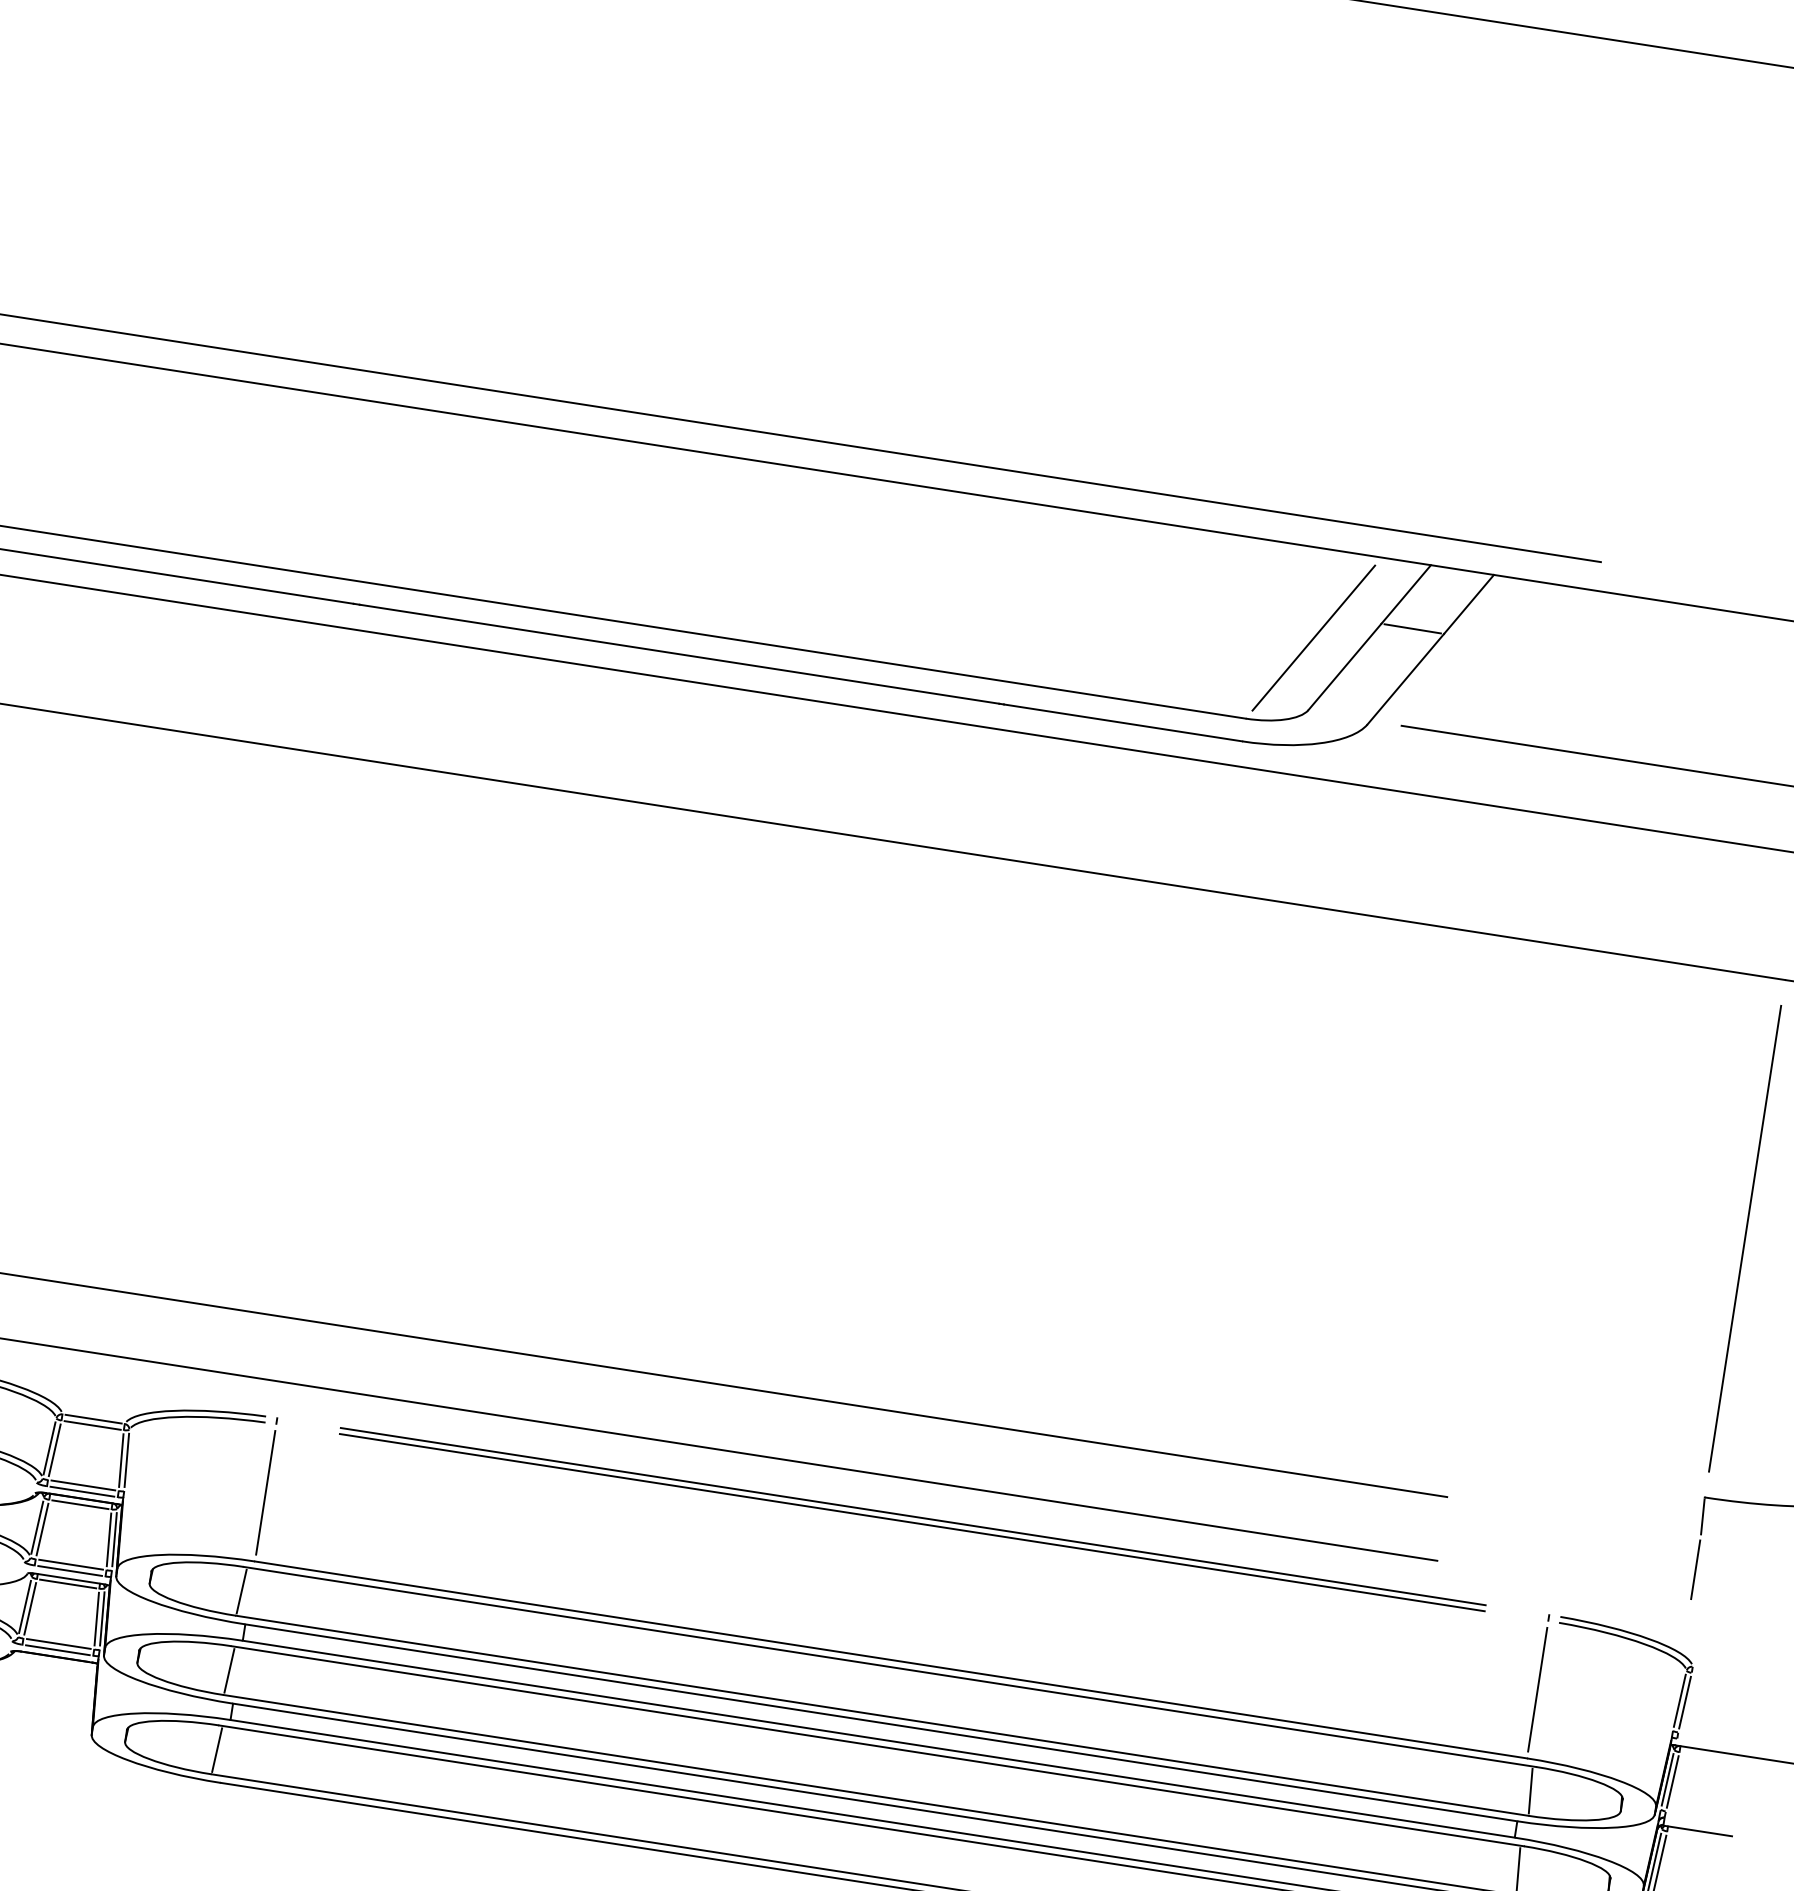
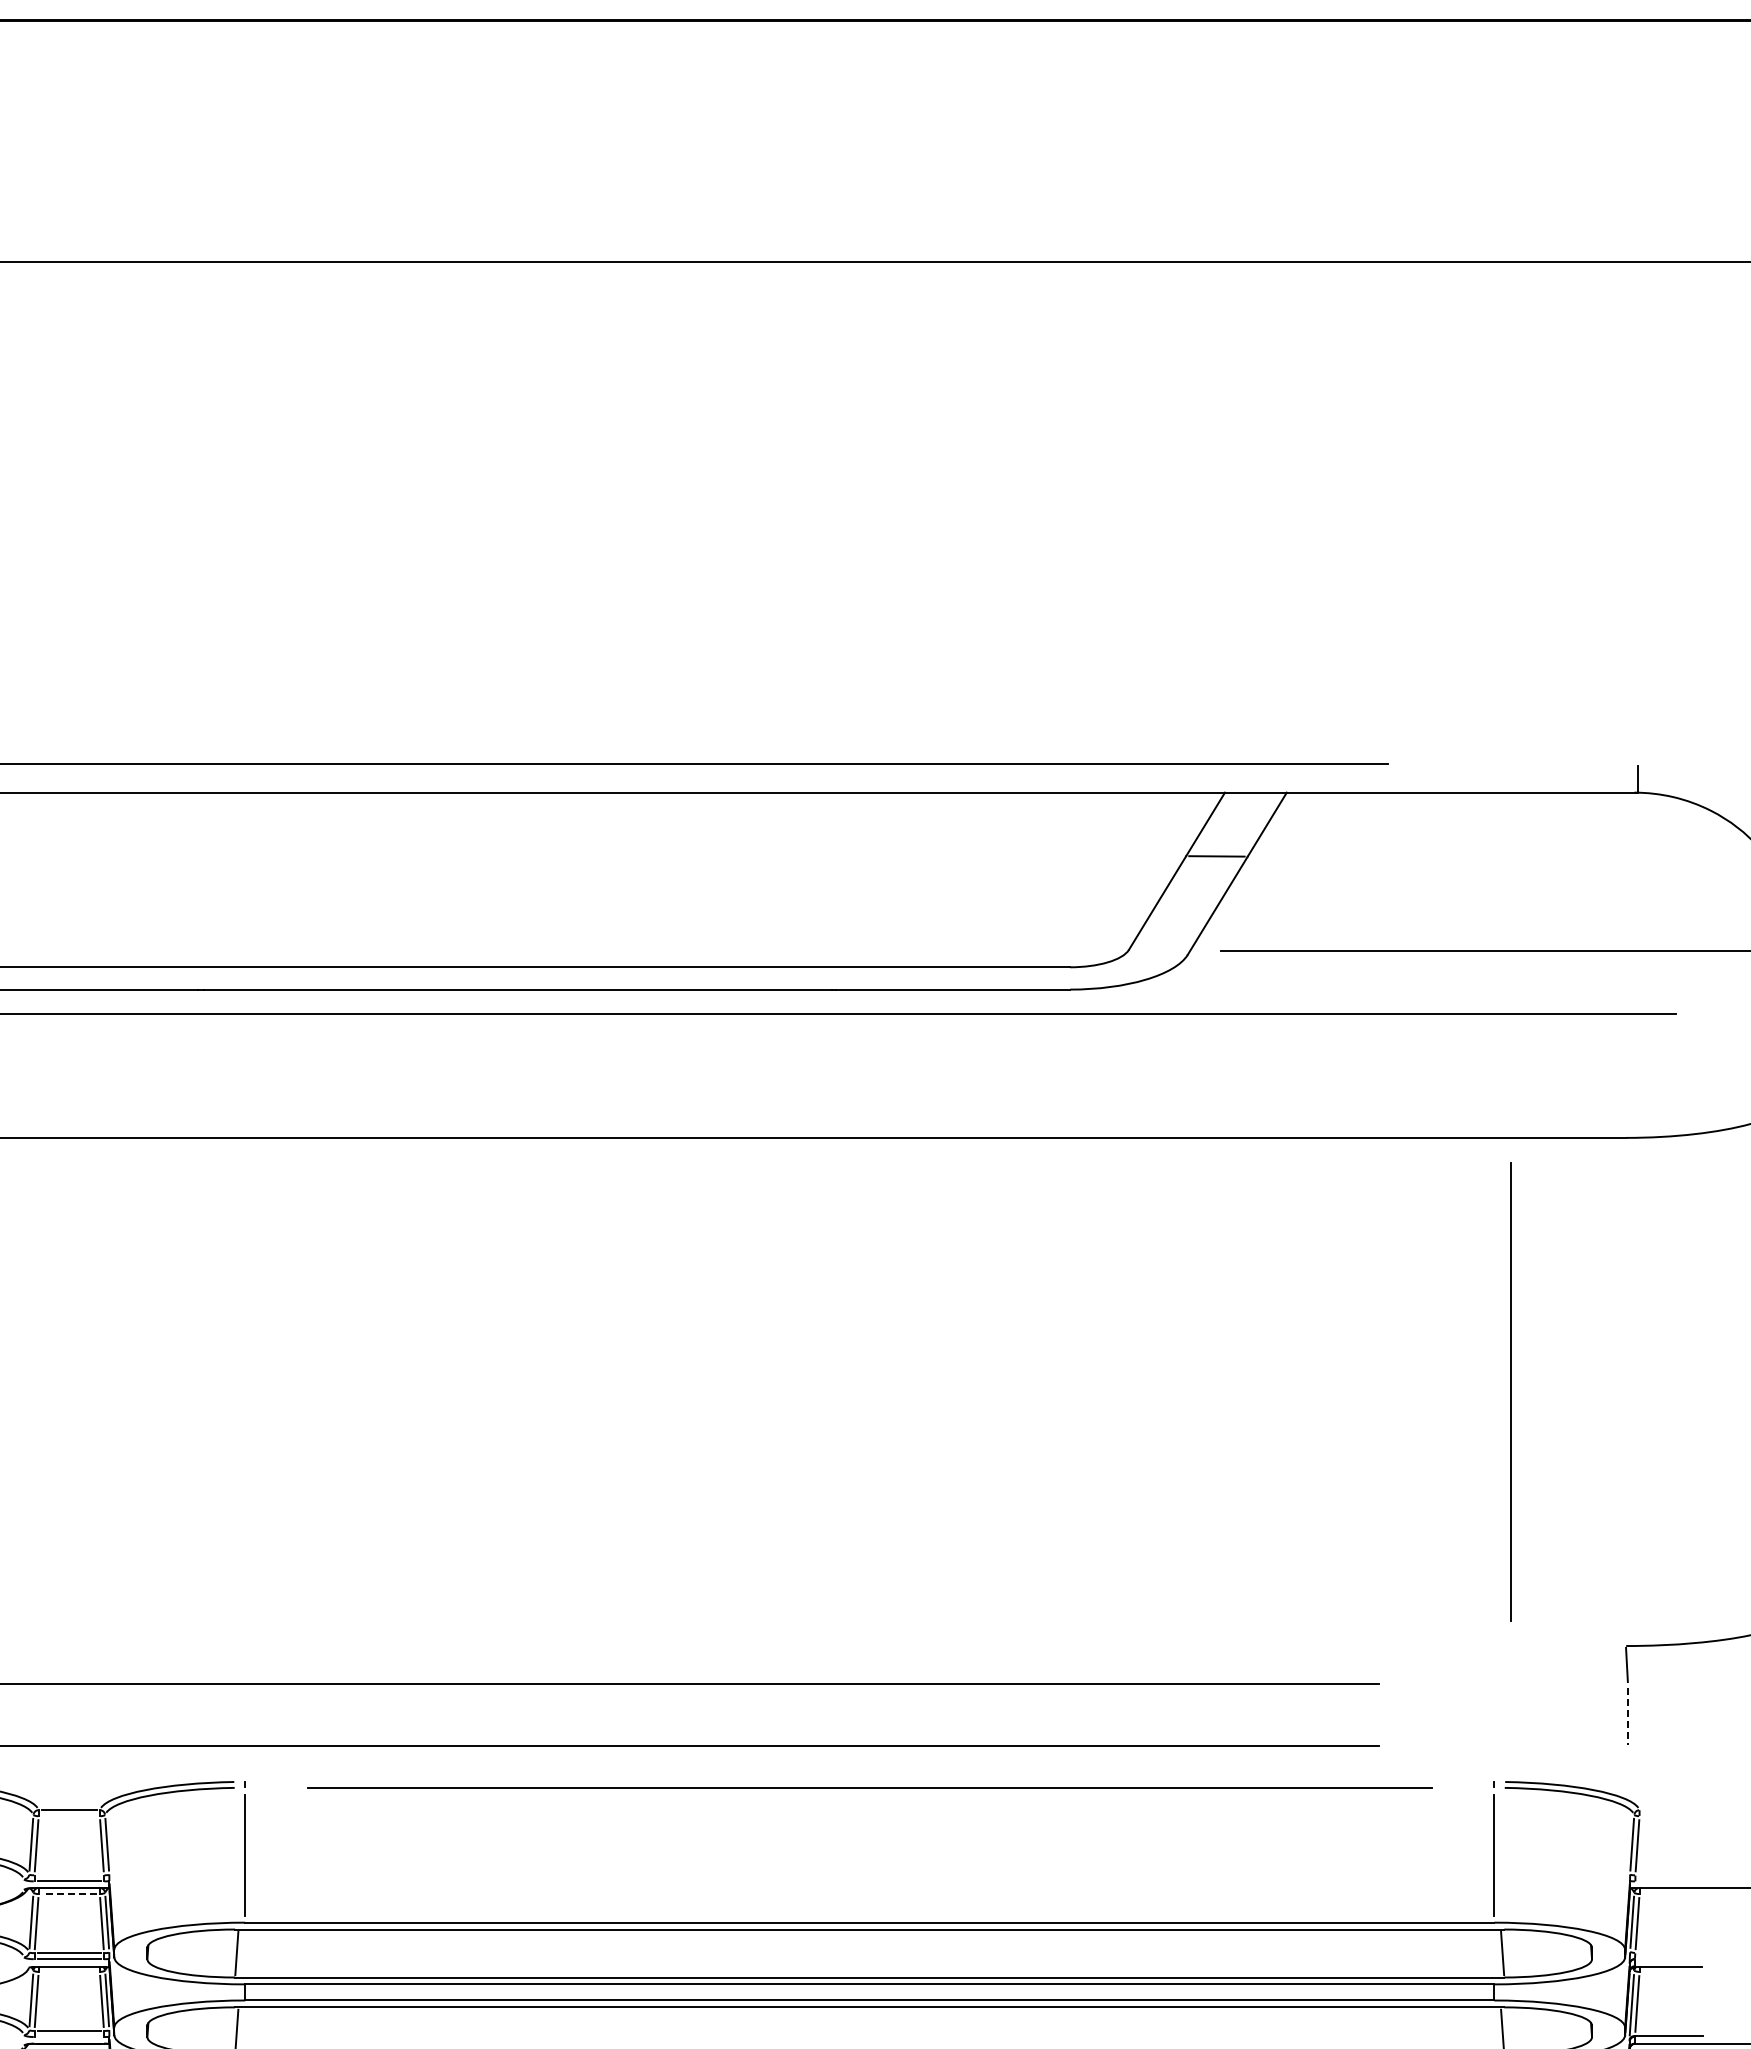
line: (1313, 637) -> (1123, 879), removed
line: (1744, 1238) -> (1510, 1391), moved
line: (91, 1425) -> (68, 1816), removed
line: (83, 1485) -> (69, 1875), removed
line: (80, 1505) -> (69, 1894), solid -> dashed
line: (913, 1516) -> (869, 1781), removed
line: (1695, 1569) -> (1627, 1716), solid -> dashed
line: (67, 1583) -> (68, 1971), removed
line: (58, 1650) -> (69, 2037), removed

